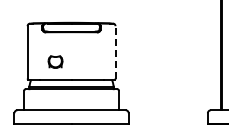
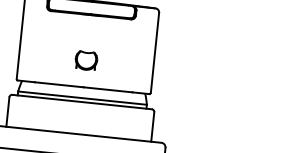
line: (115, 51) -> (155, 51), dashed -> solid
part: (55, 61) -> (86, 59), moved

